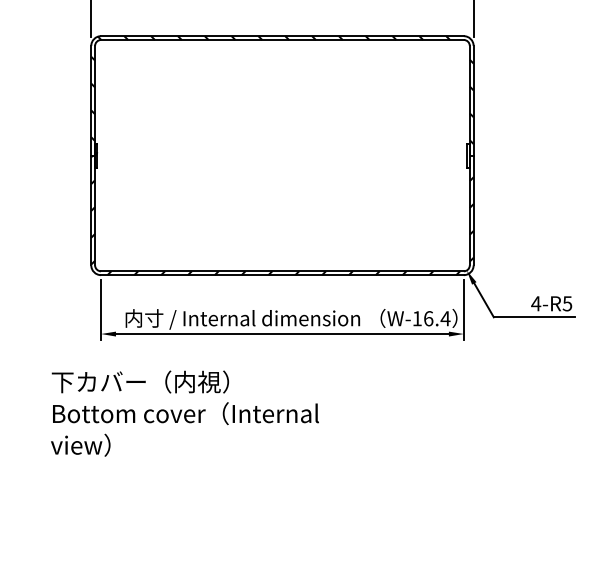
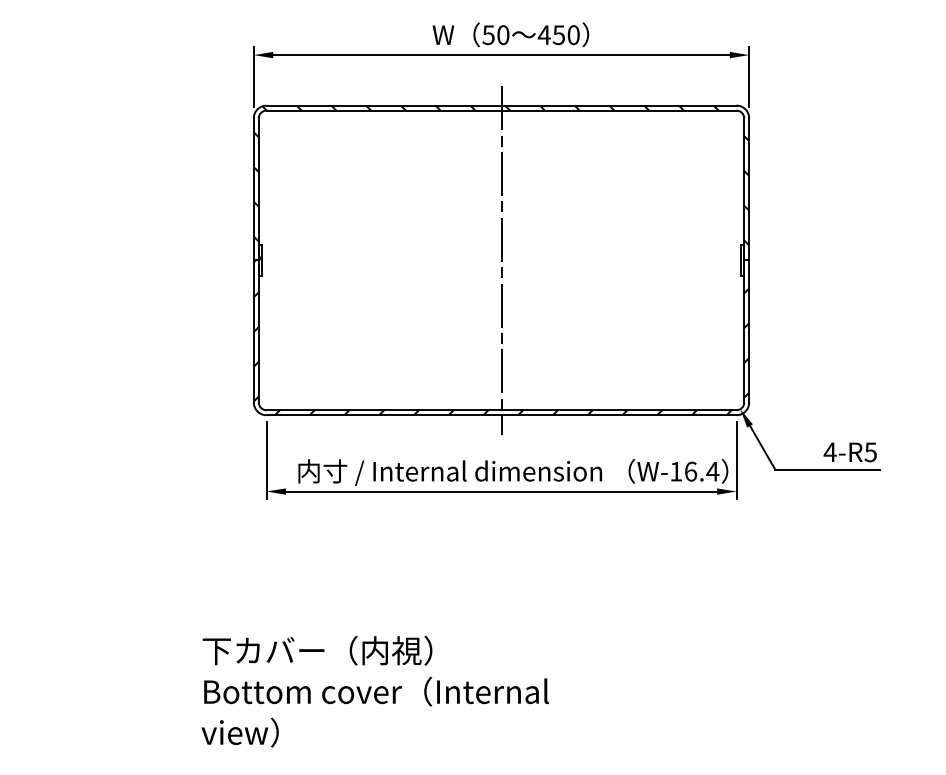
line: (282, 155) -> (501, 260), added
text: (184, 413) -> (374, 691), moved

